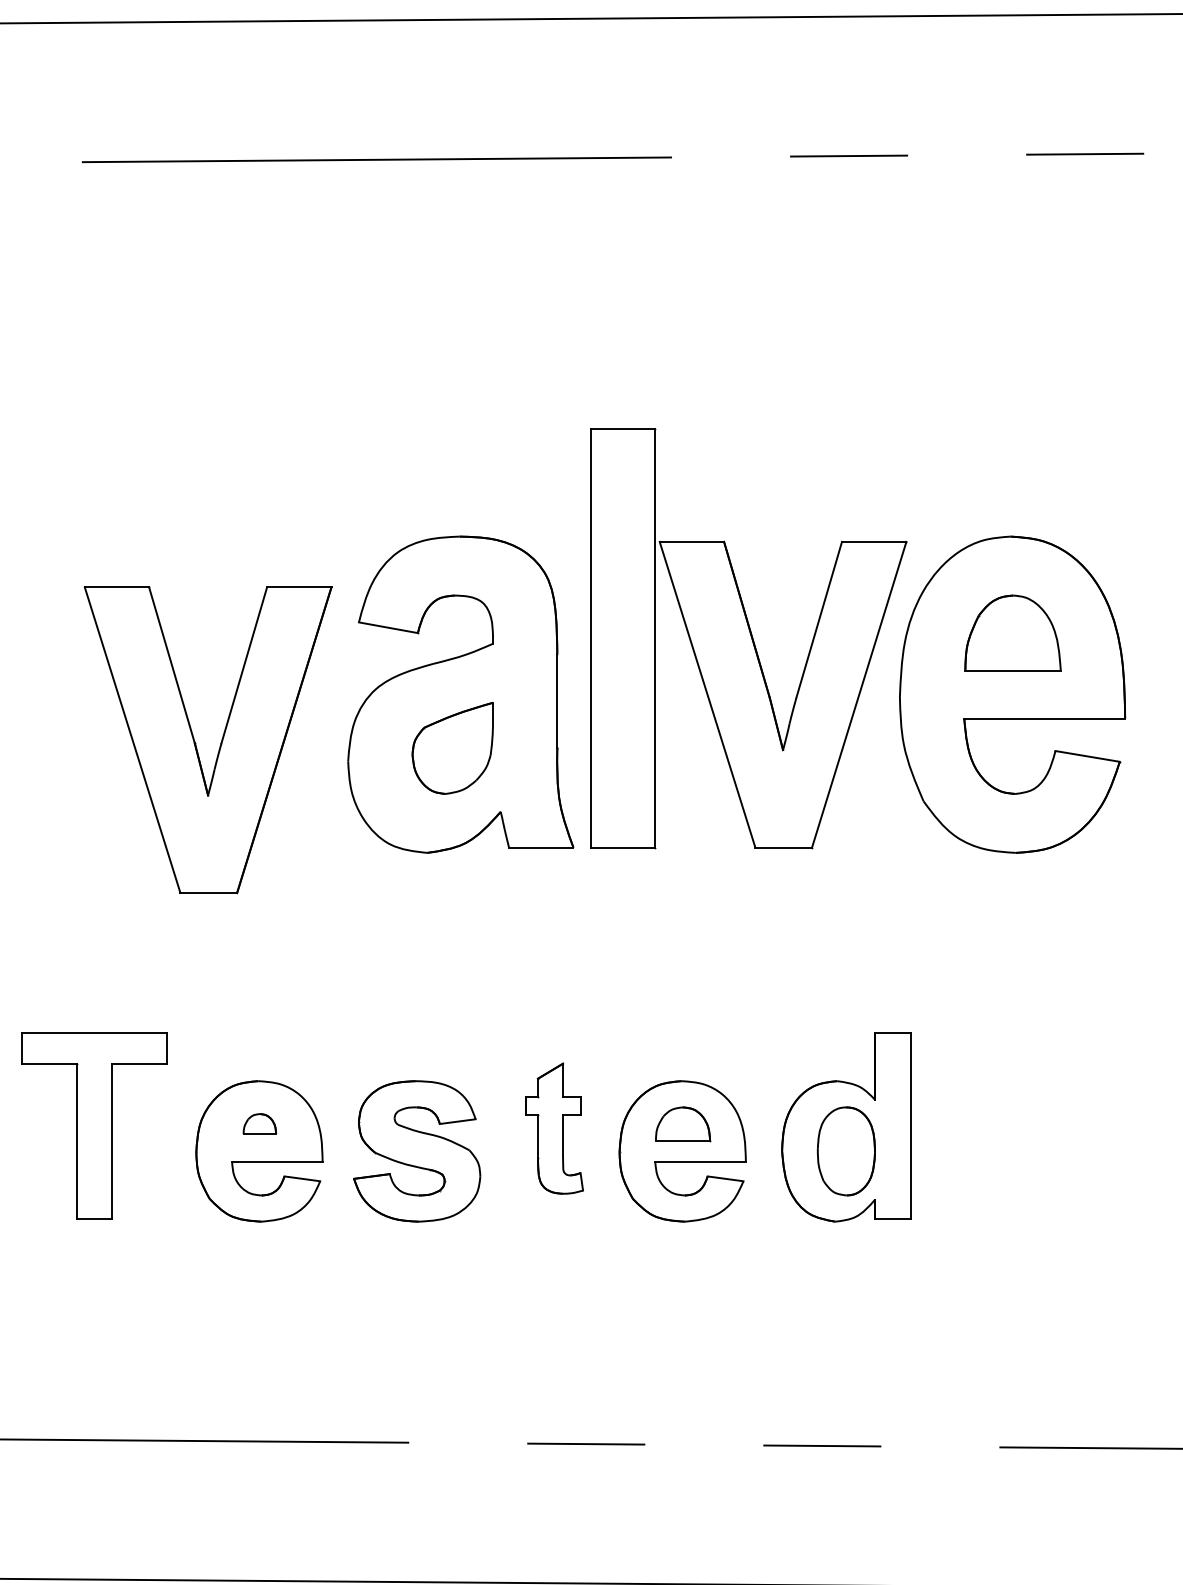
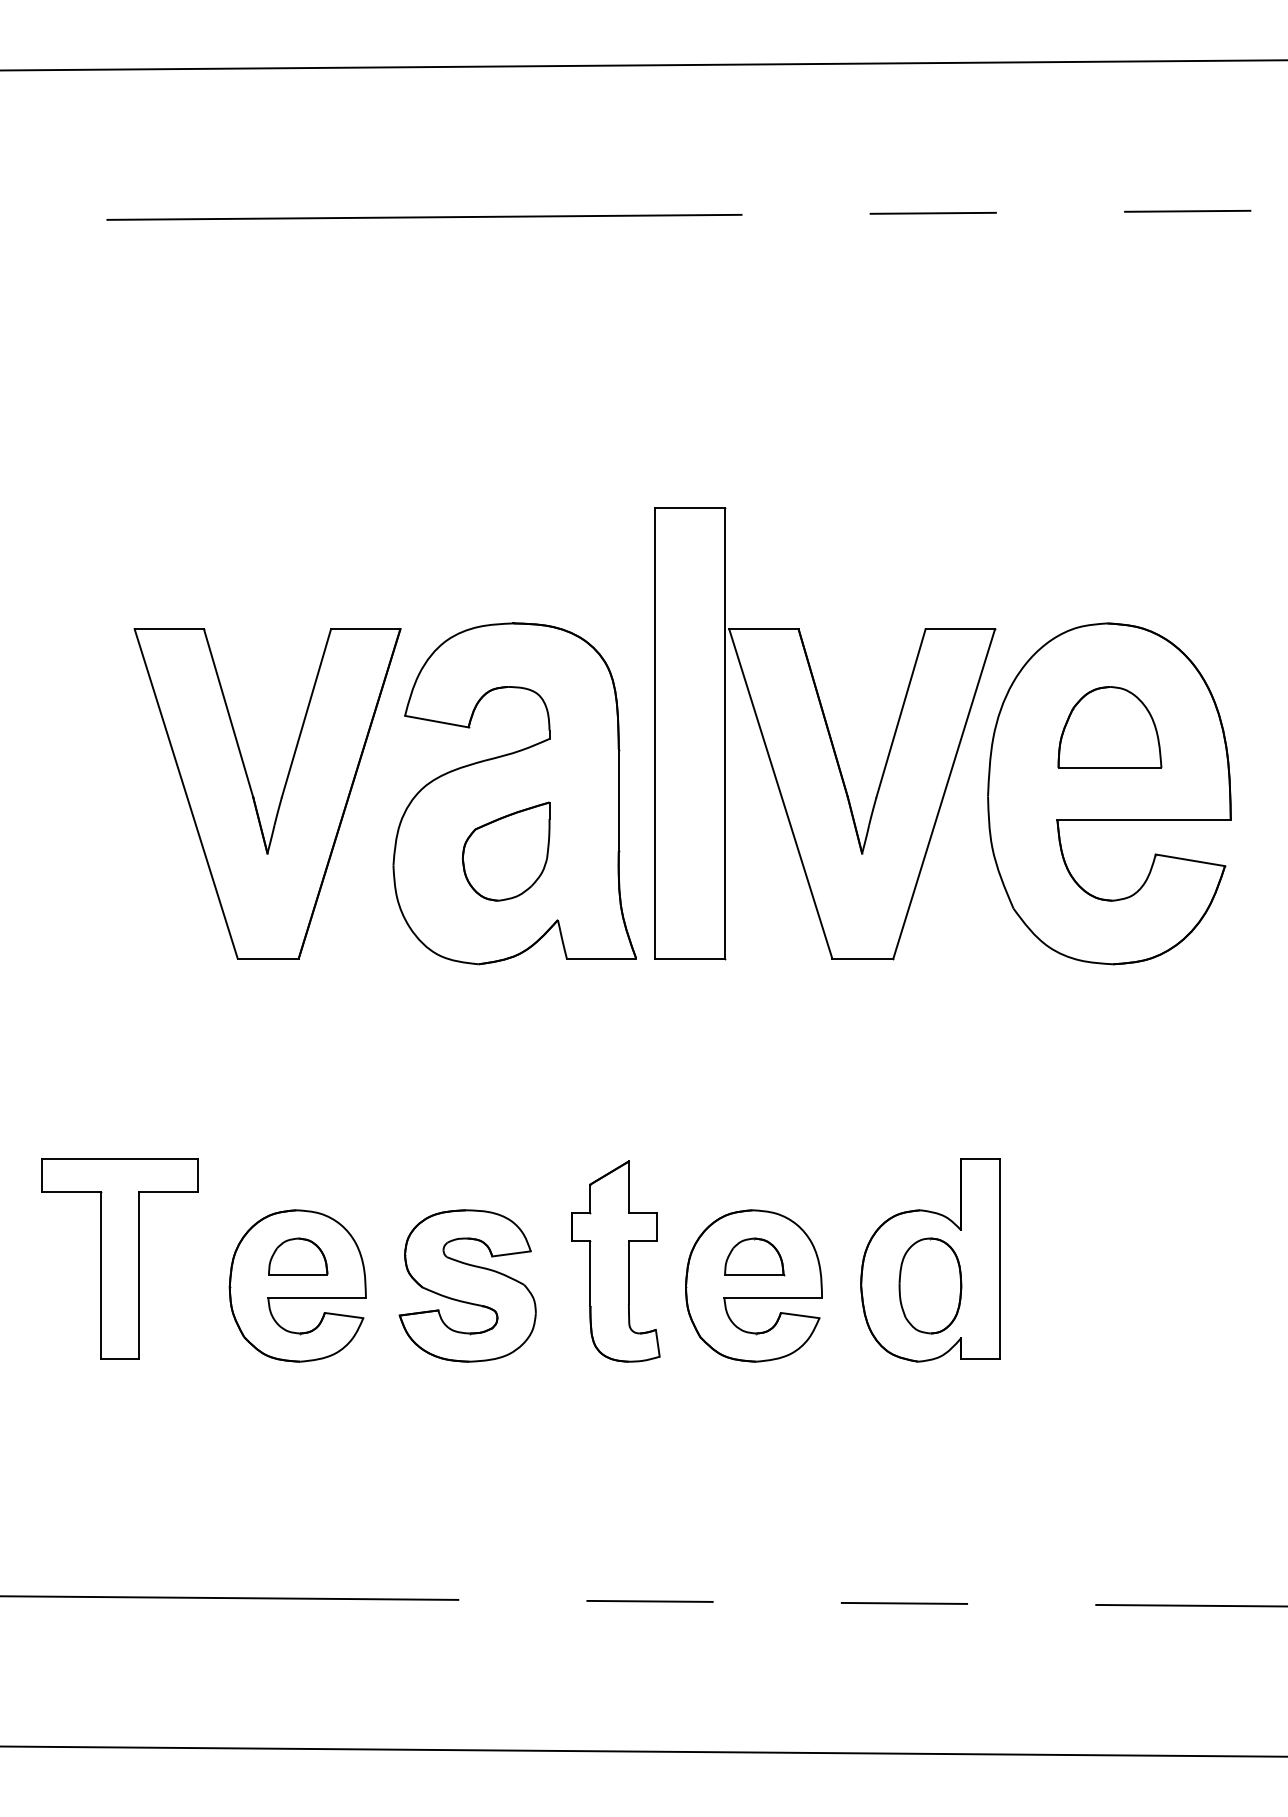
part: (196, 742) -> (254, 796), moved
part: (260, 1124) -> (298, 1256), size x1.67
part: (554, 1128) -> (615, 1261), size x1.43

